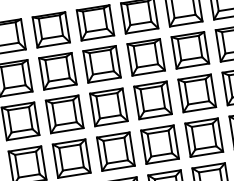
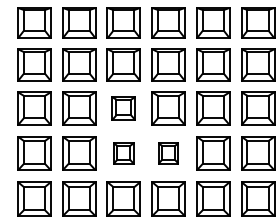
part: (108, 107) -> (123, 108), size x0.7
part: (159, 144) -> (168, 153), size x0.6
part: (115, 151) -> (123, 153), size x0.6

